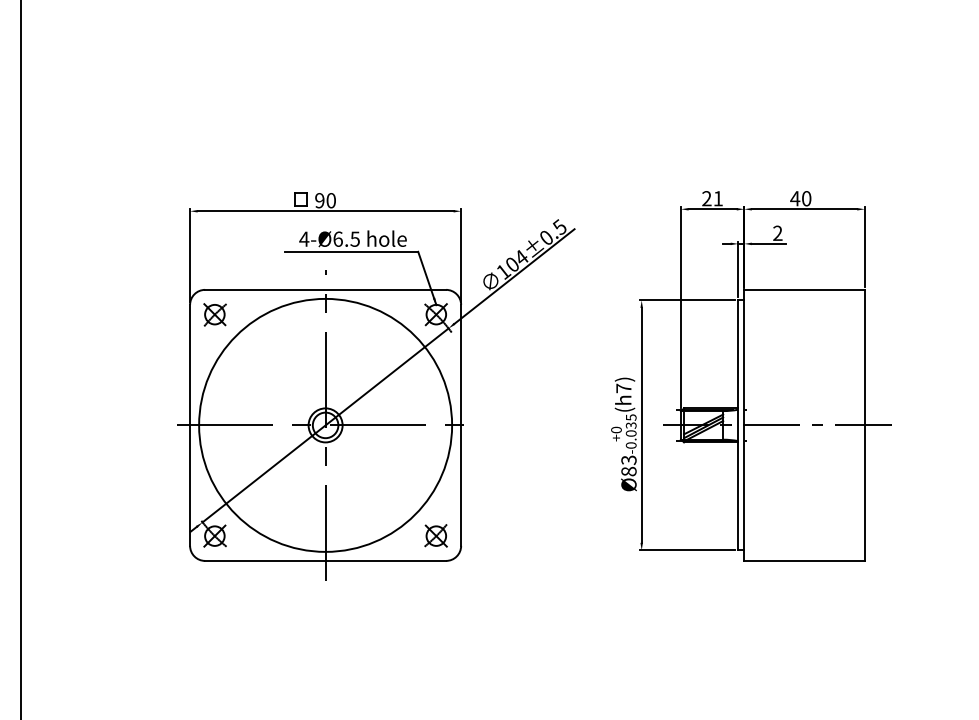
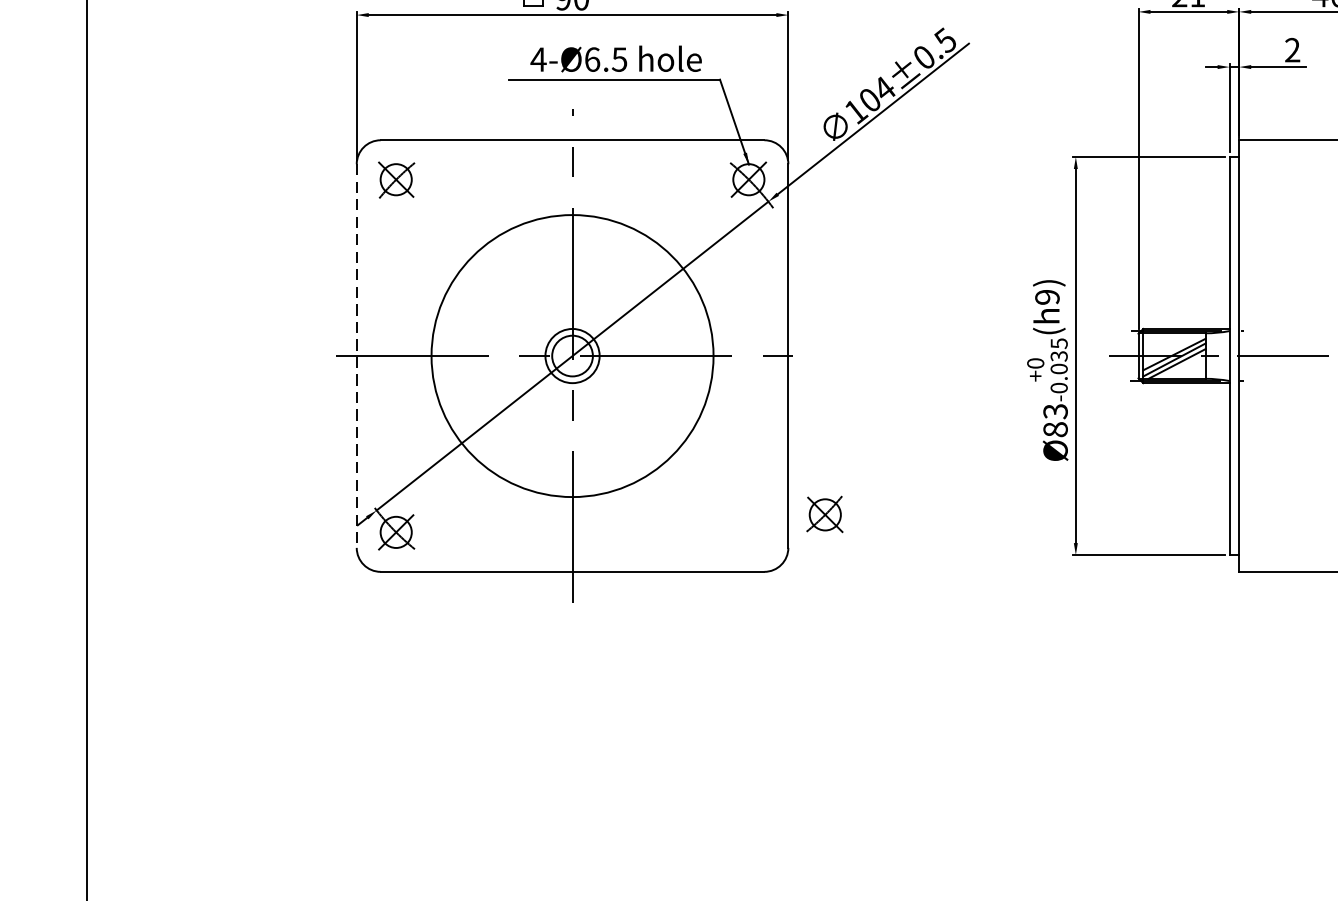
text: (623, 388) -> (1046, 297), (h7) -> (h9)
circle: (325, 424) -> (572, 354), size x0.7
line: (190, 425) -> (357, 356), solid -> dashed
part: (435, 535) -> (823, 513), moved

